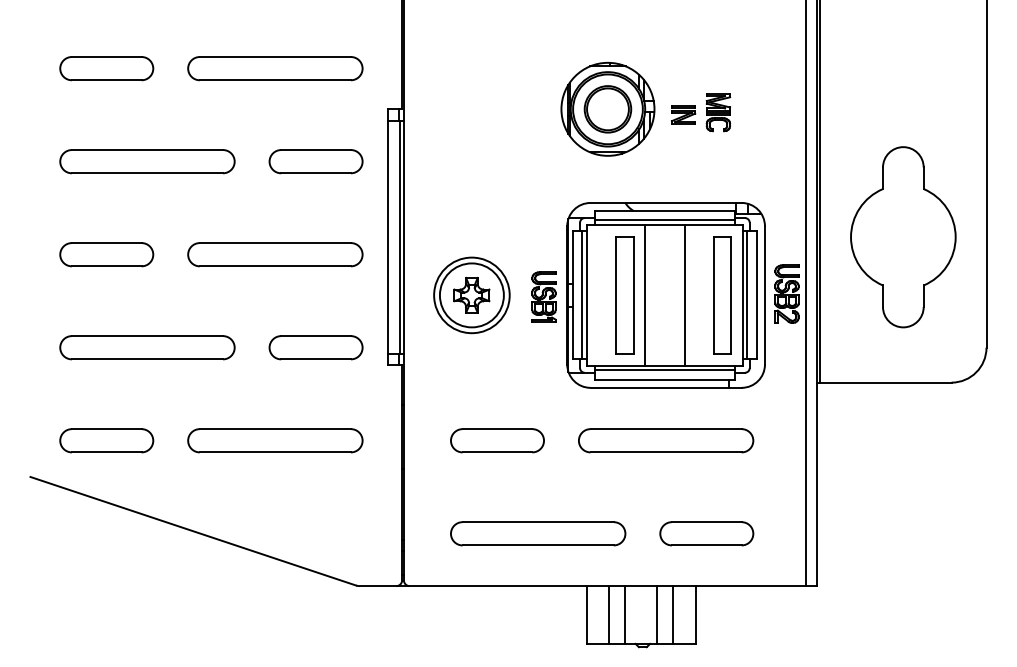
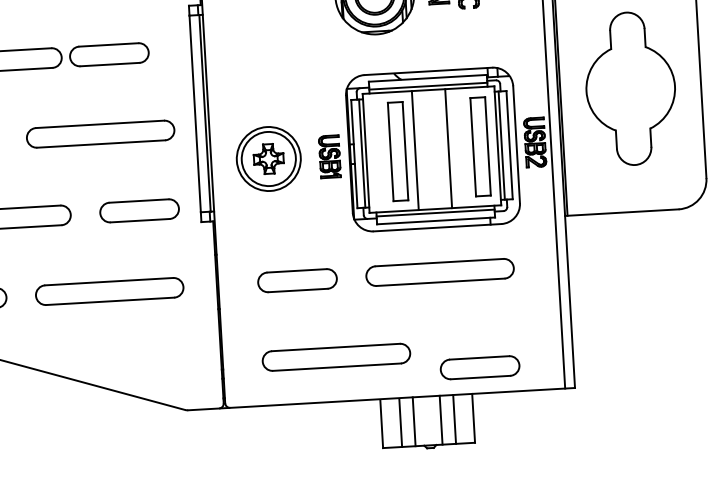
part: (315, 161) -> (108, 54), moved
part: (706, 533) -> (479, 367), moved

